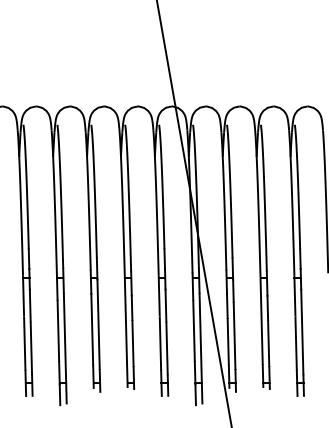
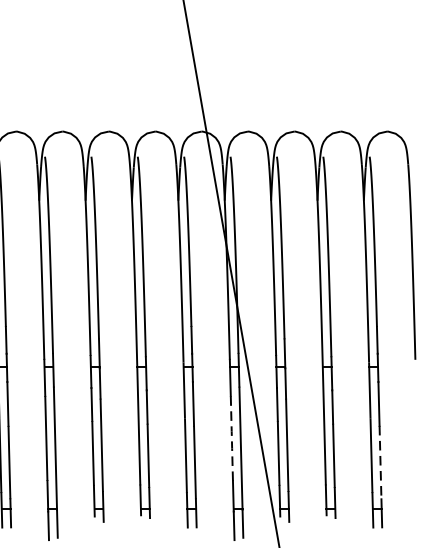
line: (194, 330) -> (232, 437), solid -> dashed
line: (302, 348) -> (380, 462), solid -> dashed

